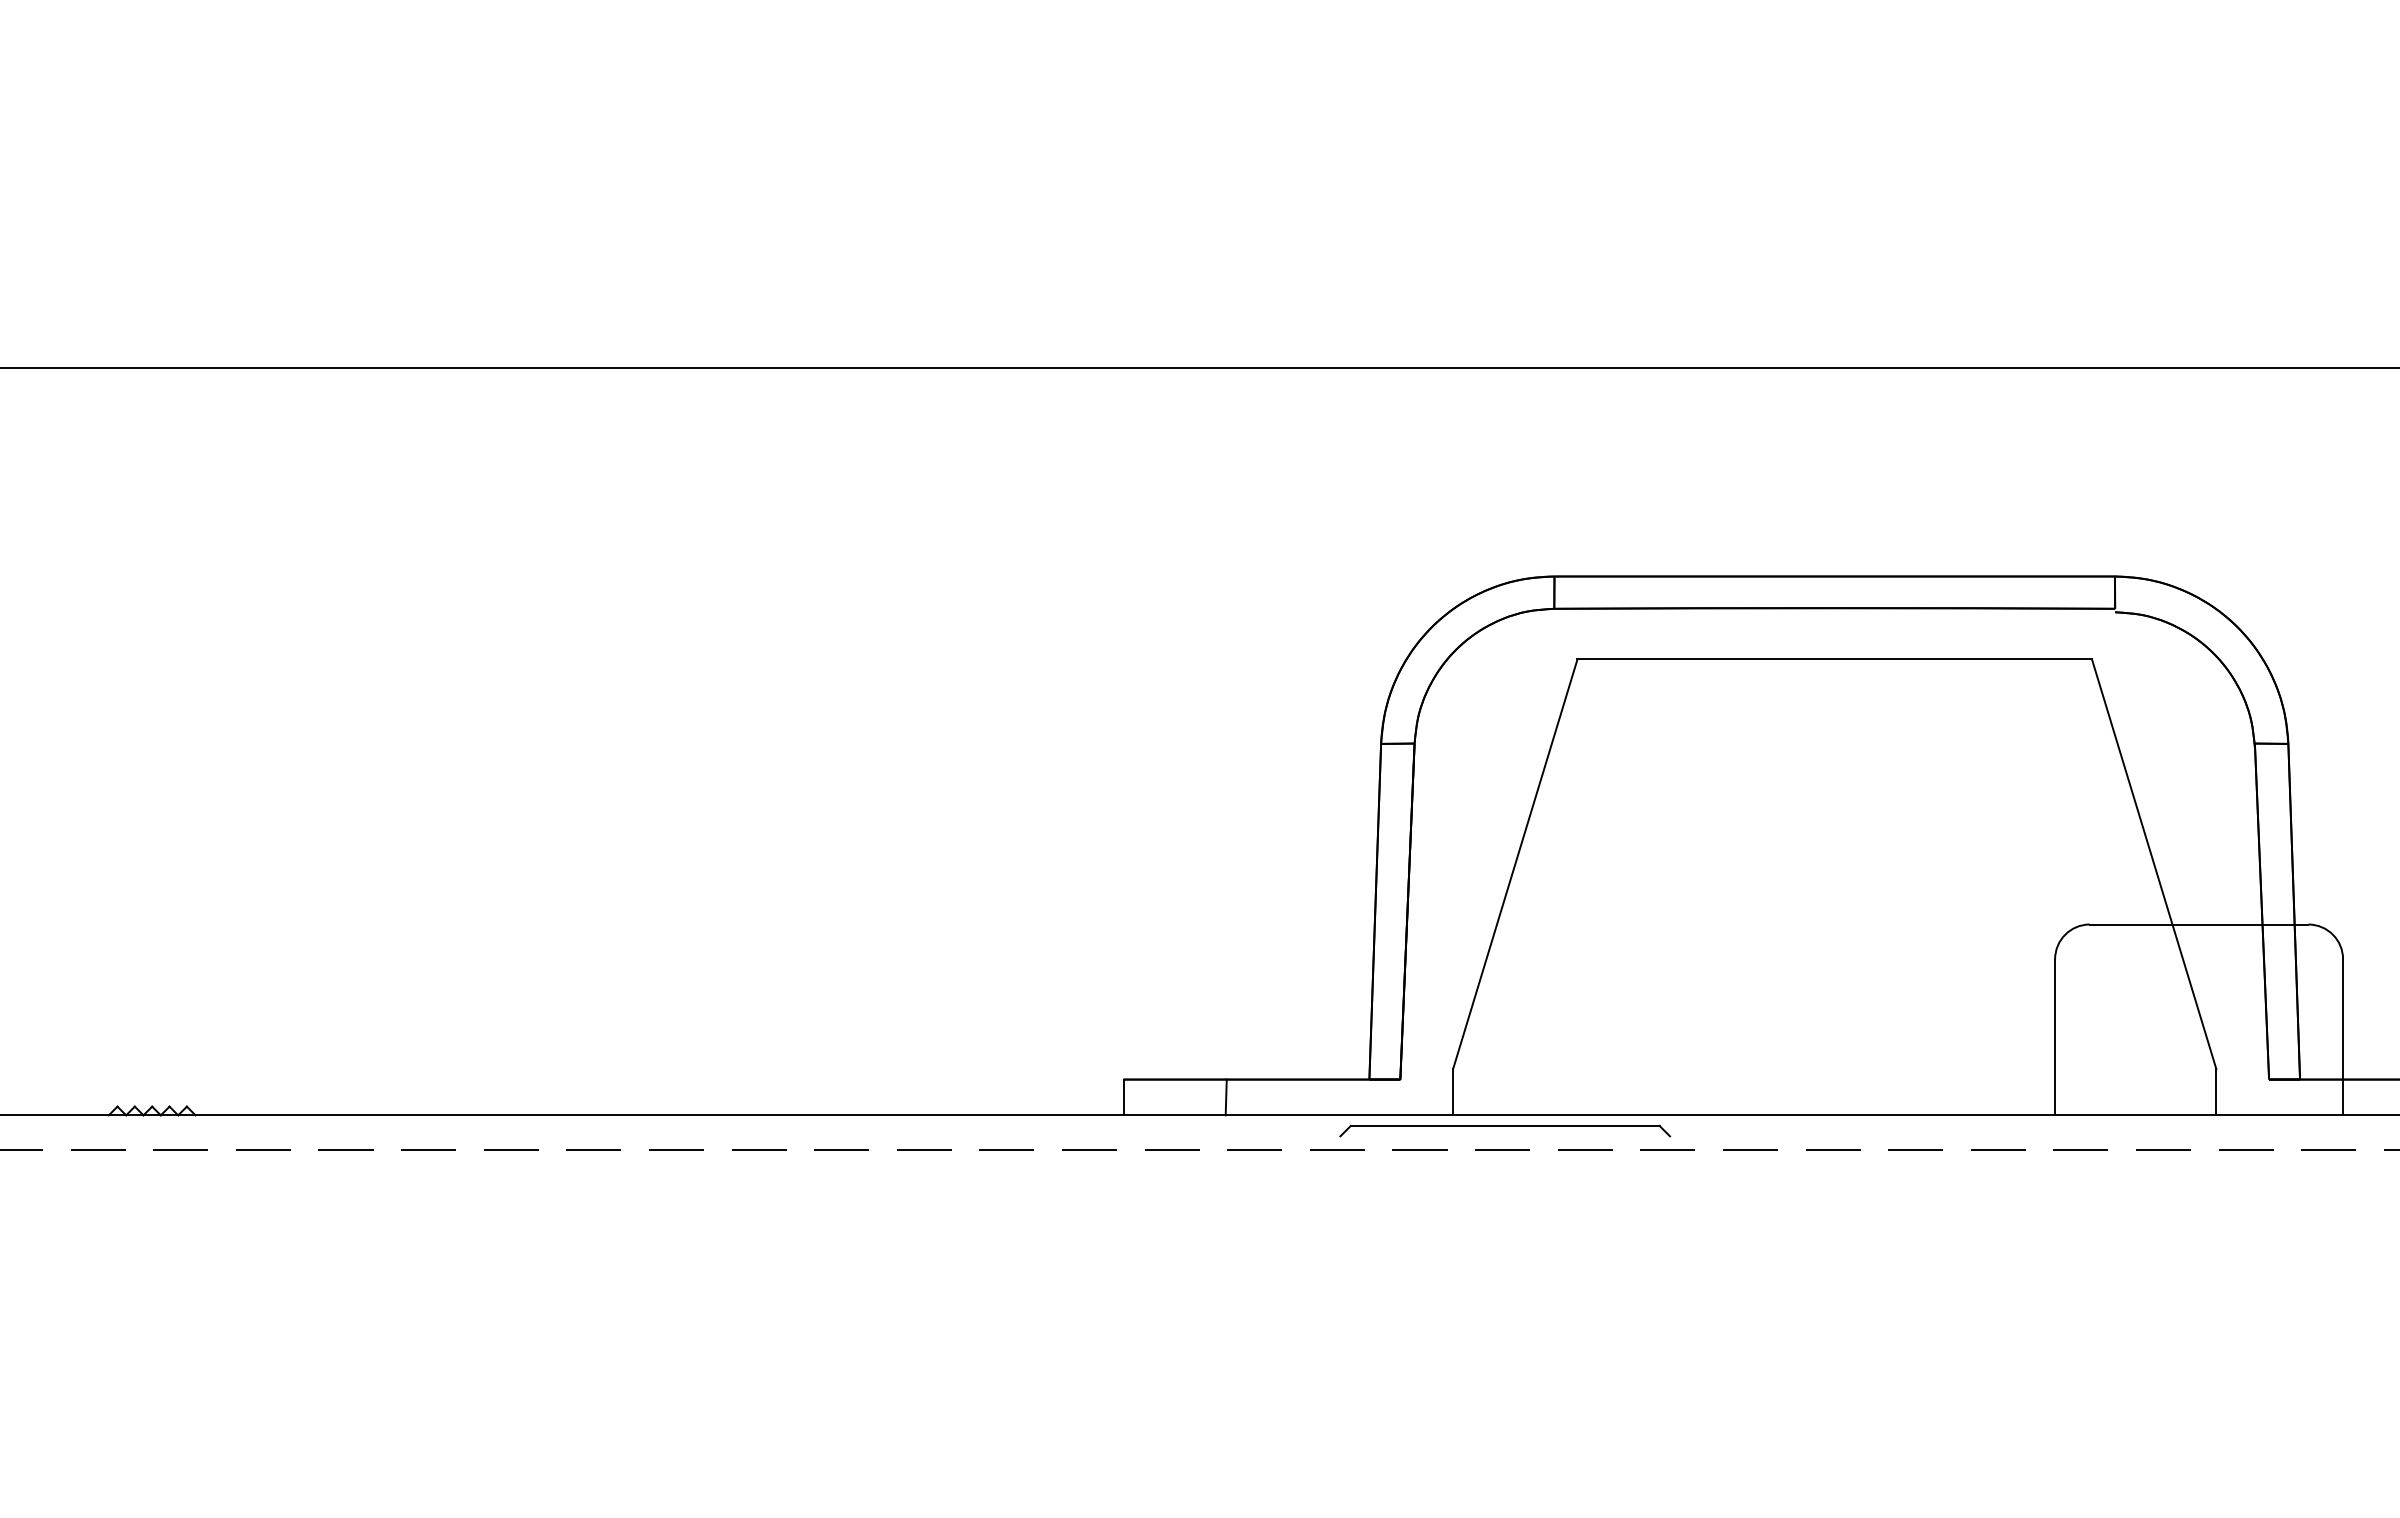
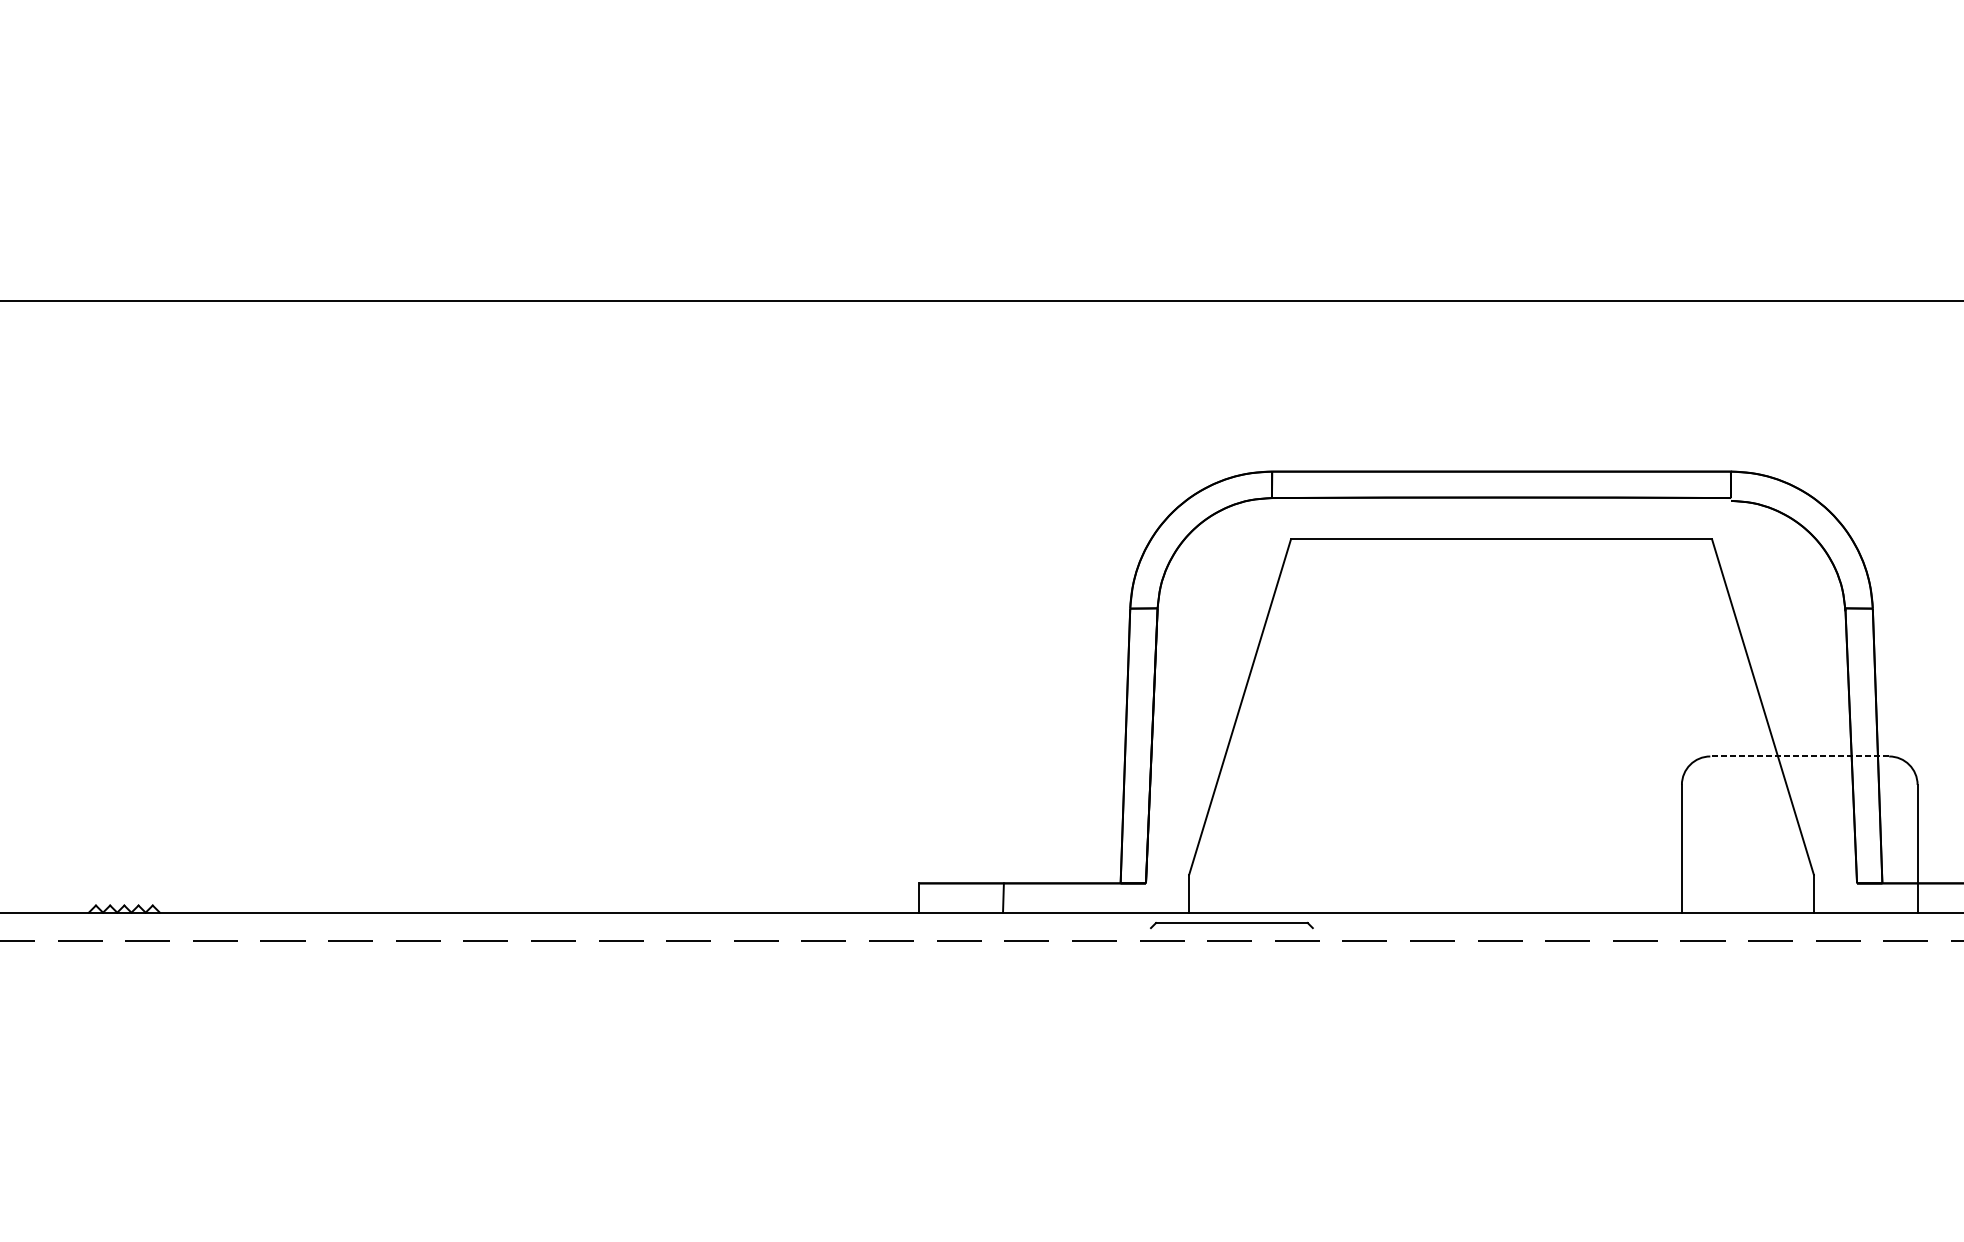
line: (2198, 924) -> (1799, 756), solid -> dashed
part: (1505, 1130) -> (1232, 925), size x0.6

